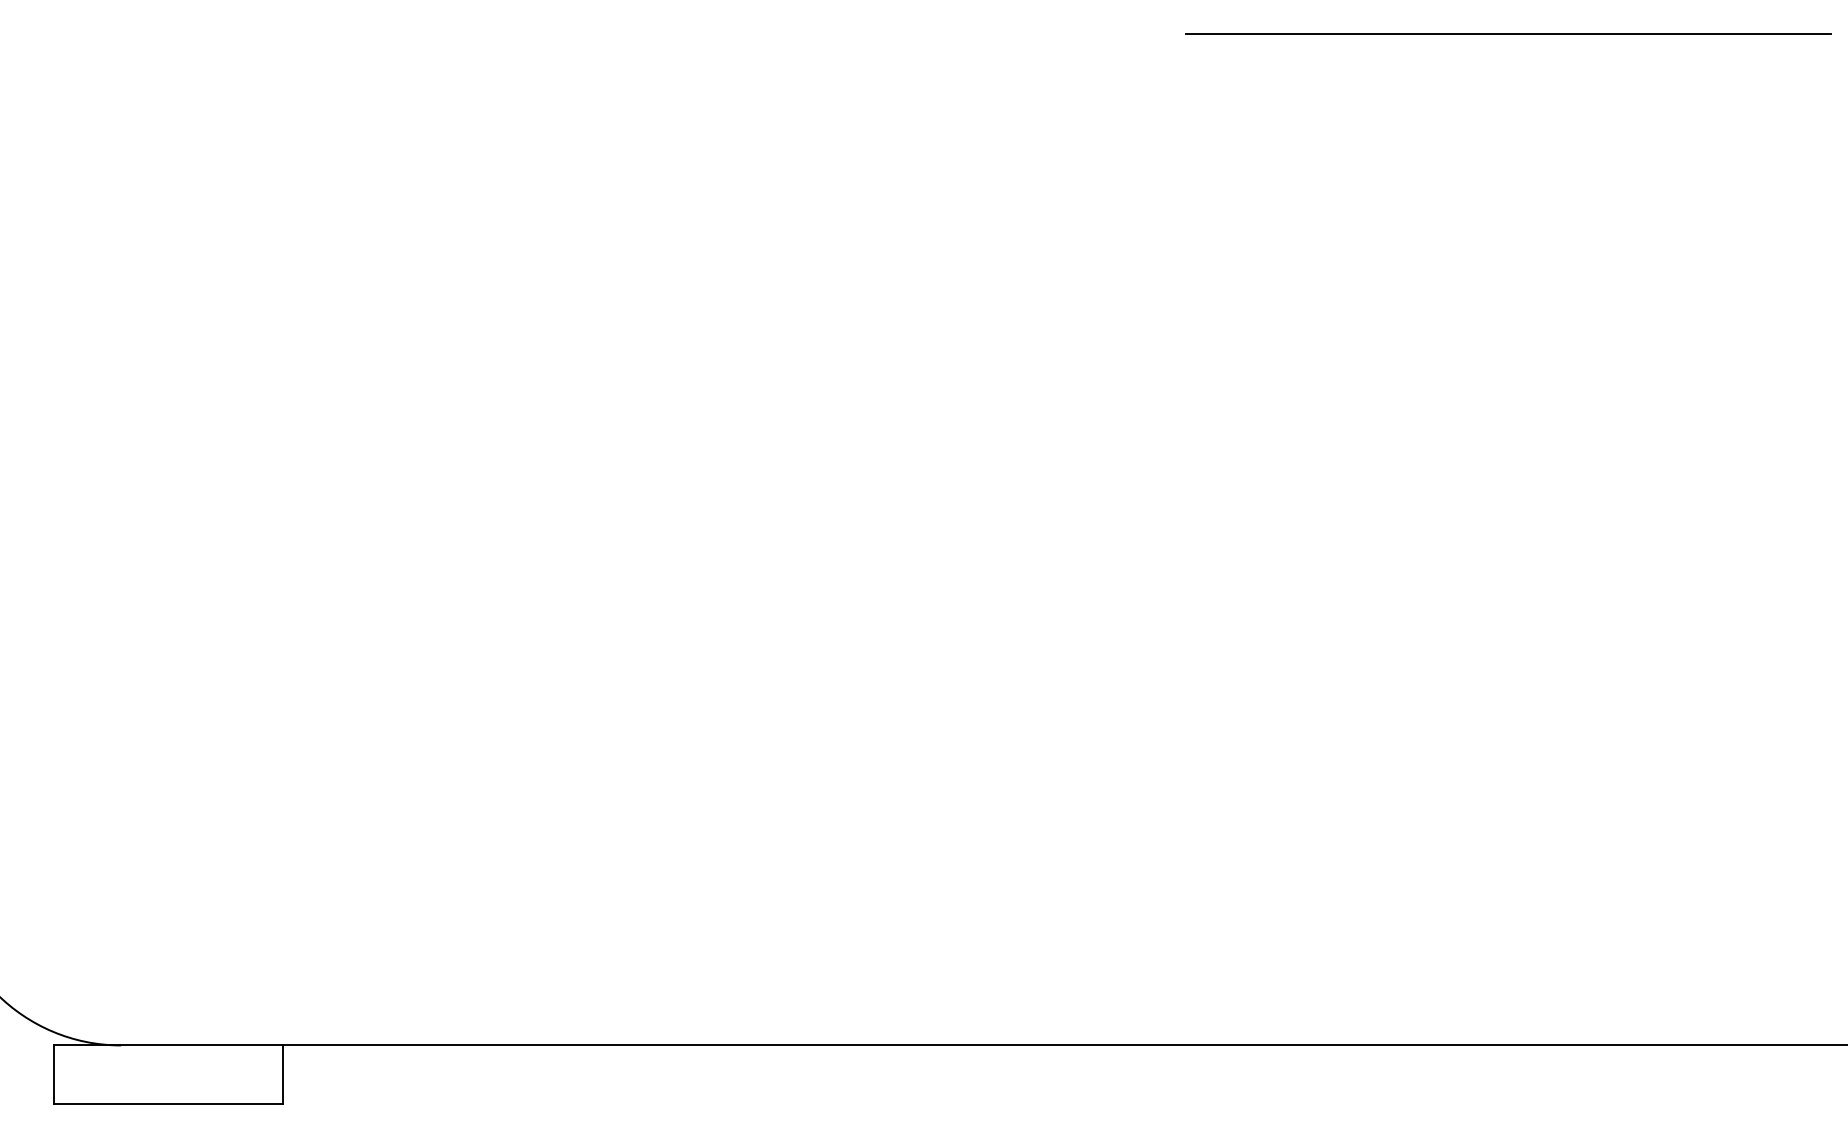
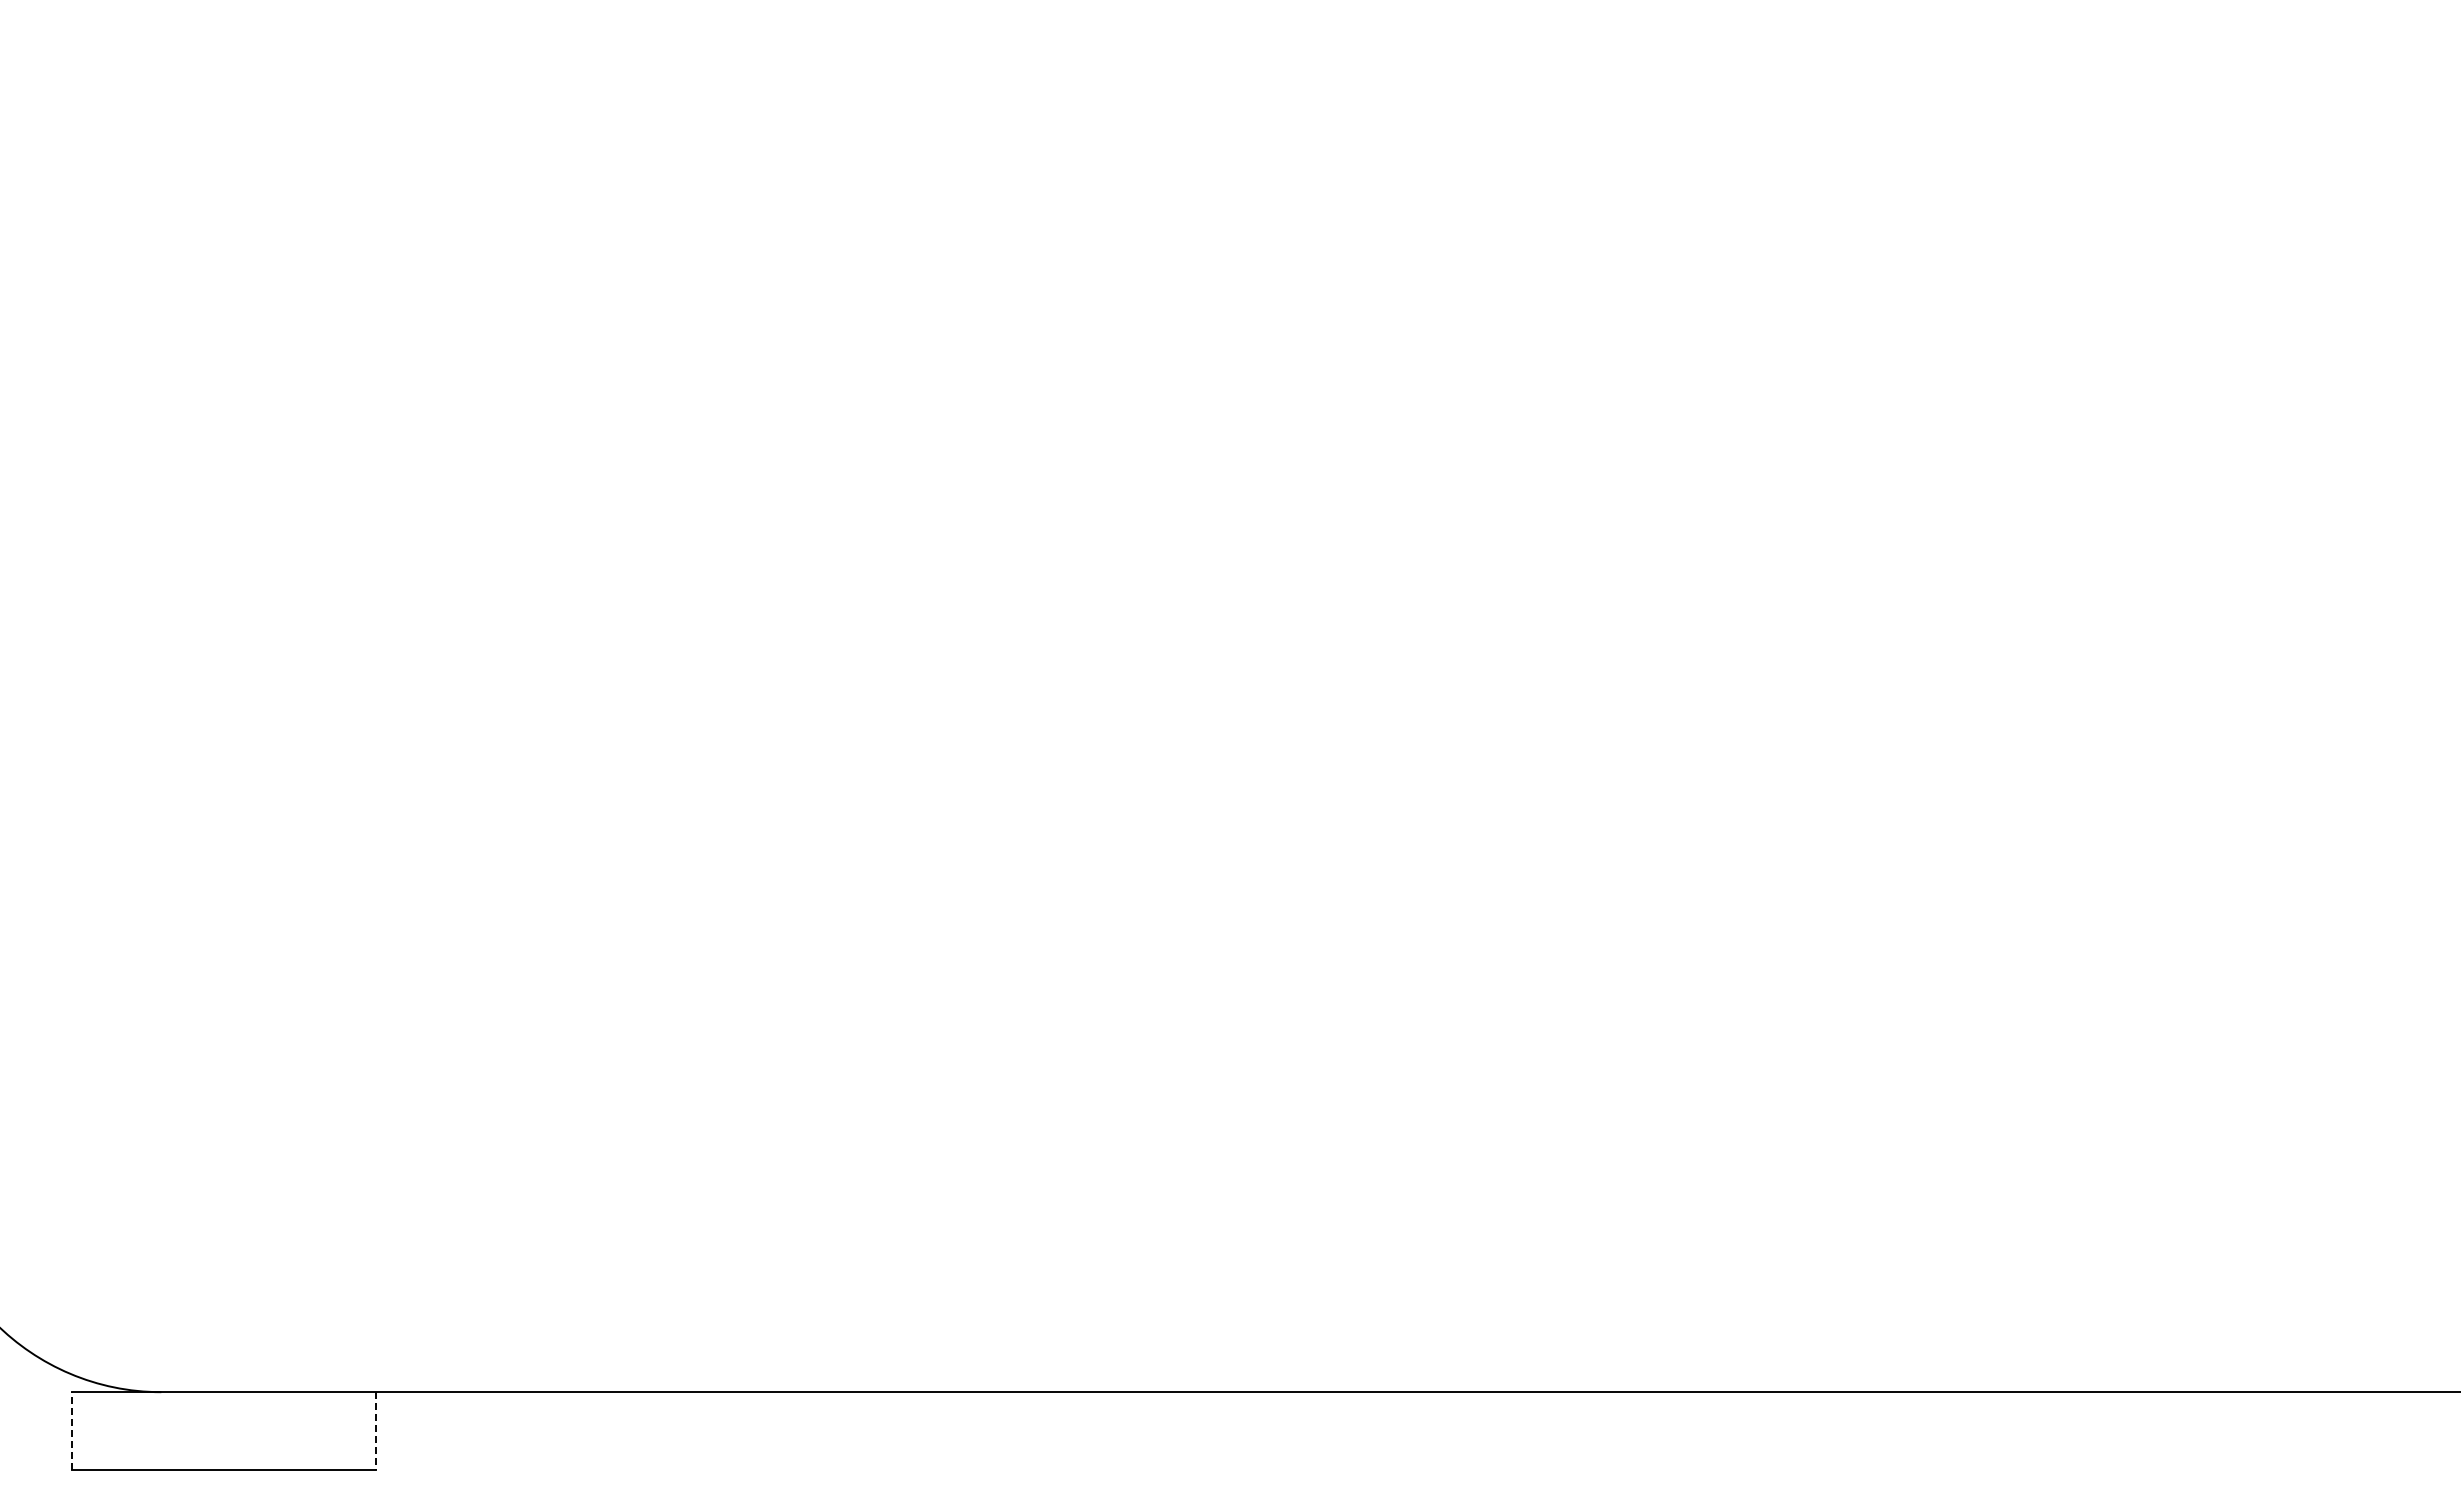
line: (1508, 33) -> (2008, 44), removed
line: (53, 1074) -> (71, 1430), solid -> dashed
line: (282, 1074) -> (376, 1431), solid -> dashed

